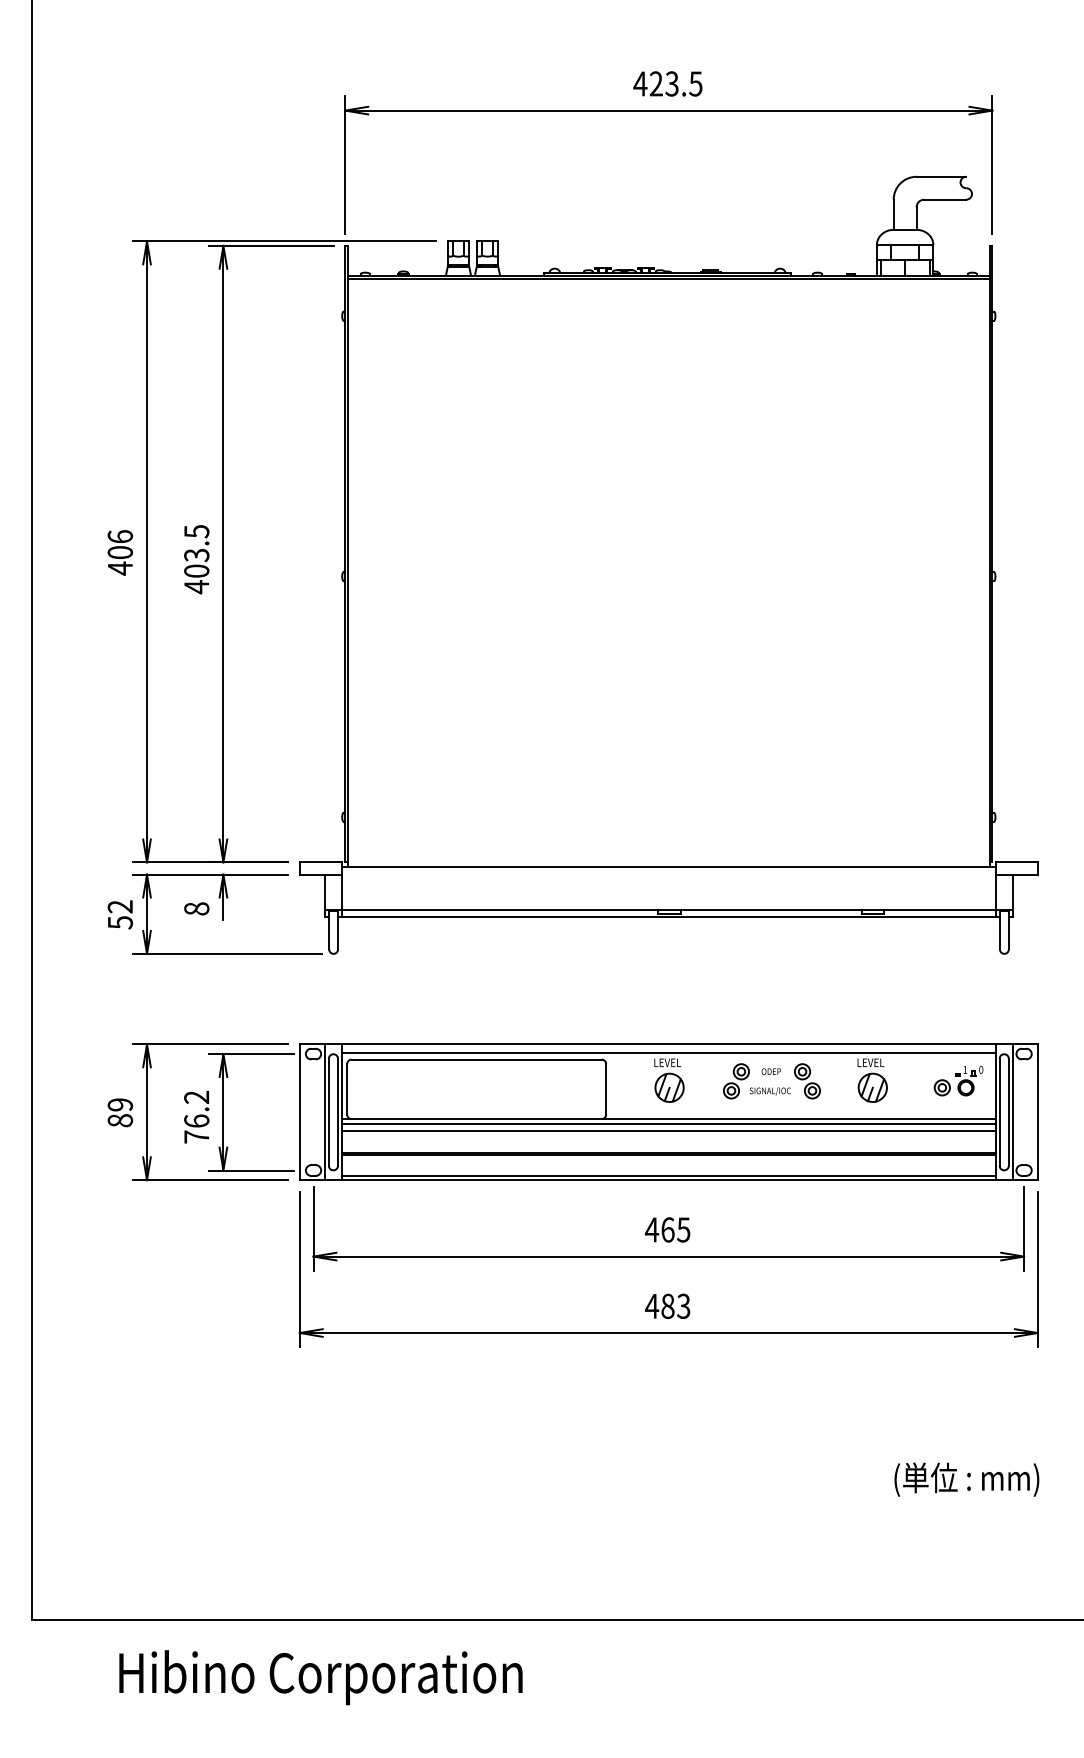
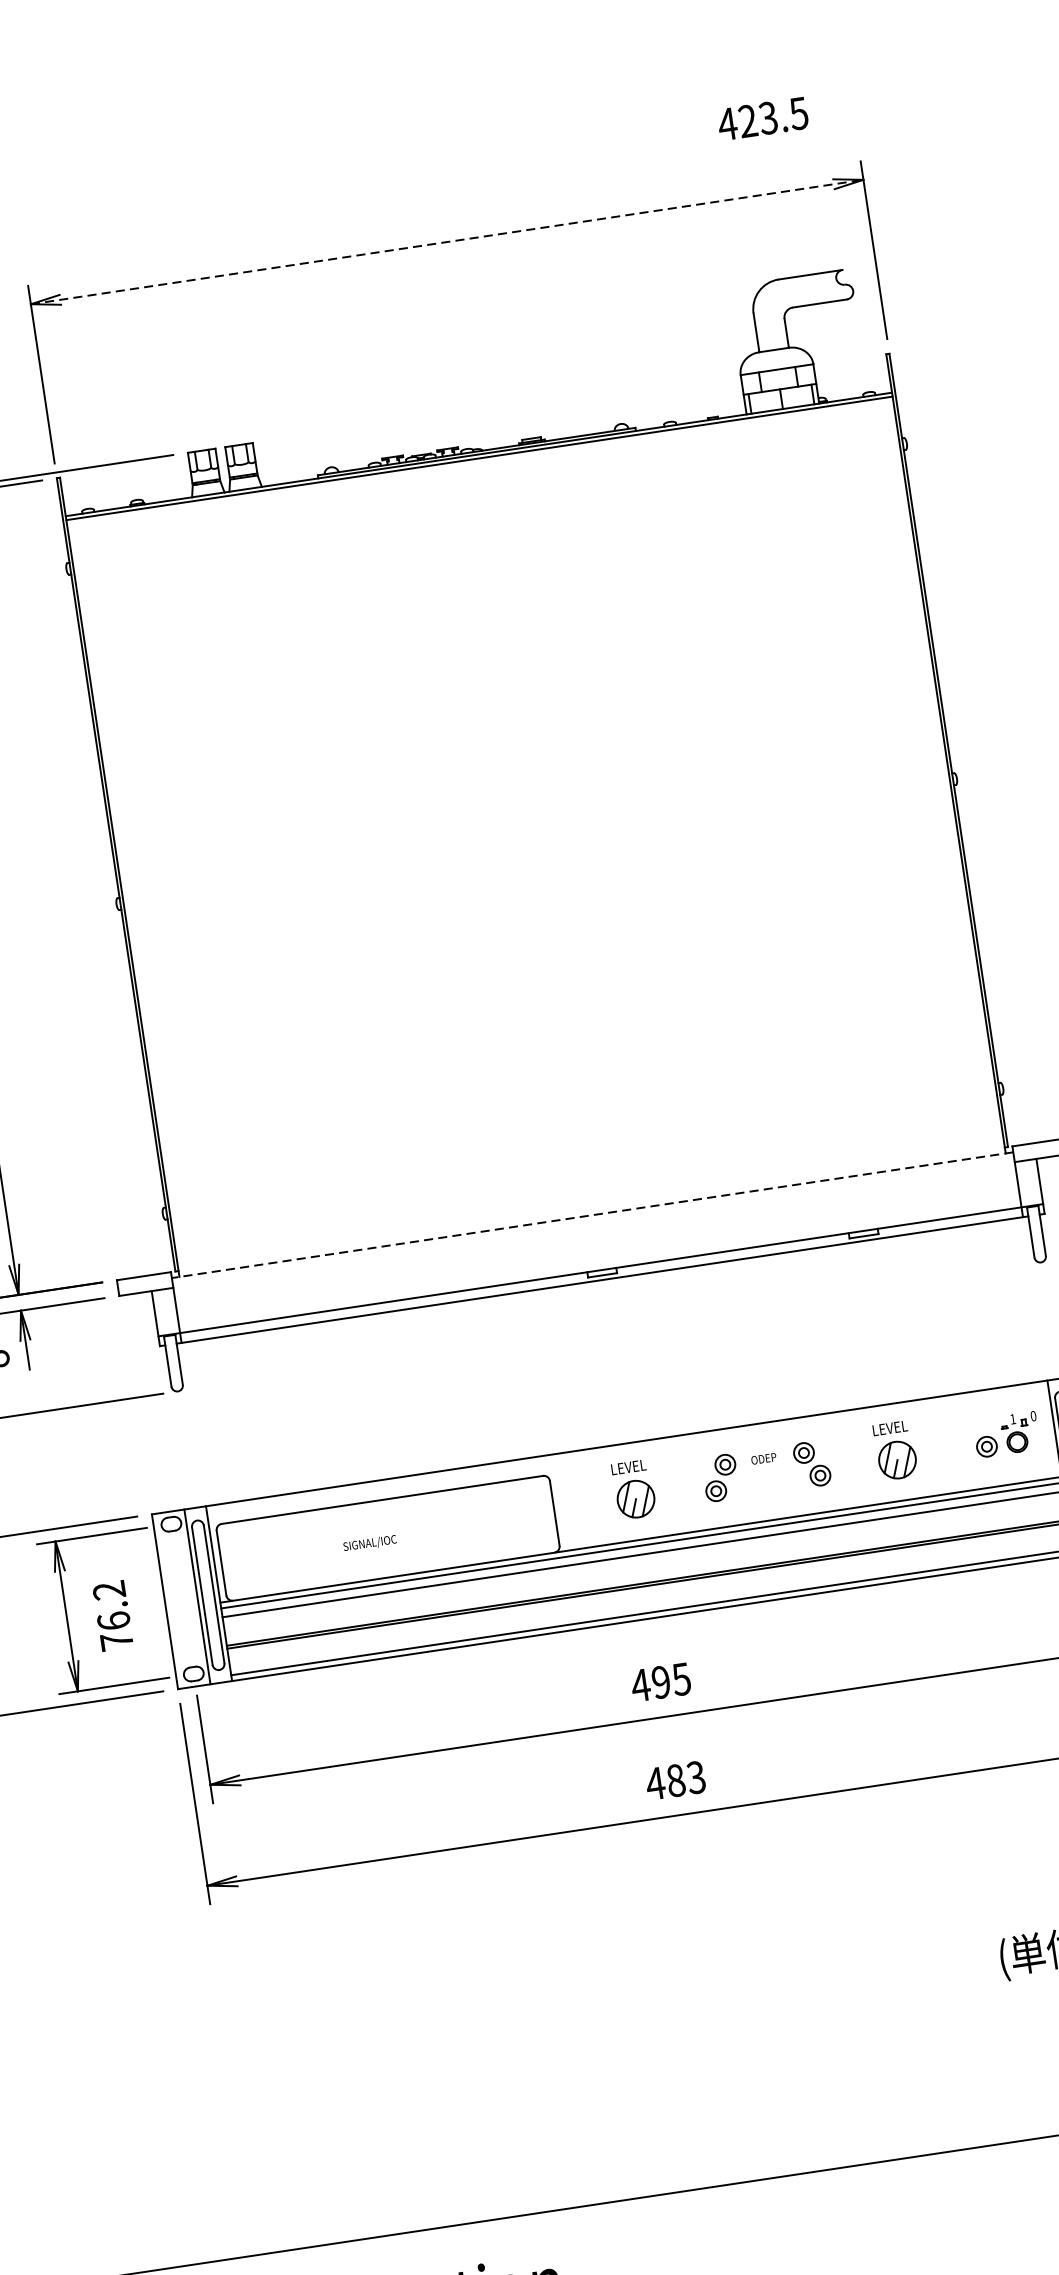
text: (667, 83) -> (762, 118), moved
line: (668, 110) -> (446, 241), solid -> dashed
line: (668, 866) -> (592, 1214), solid -> dashed
line: (668, 1053) -> (628, 1455), removed
text: (770, 1091) -> (370, 1543), moved
text: (196, 1117) -> (112, 1616), moved
text: (667, 1229) -> (660, 1681), 465 -> 495

